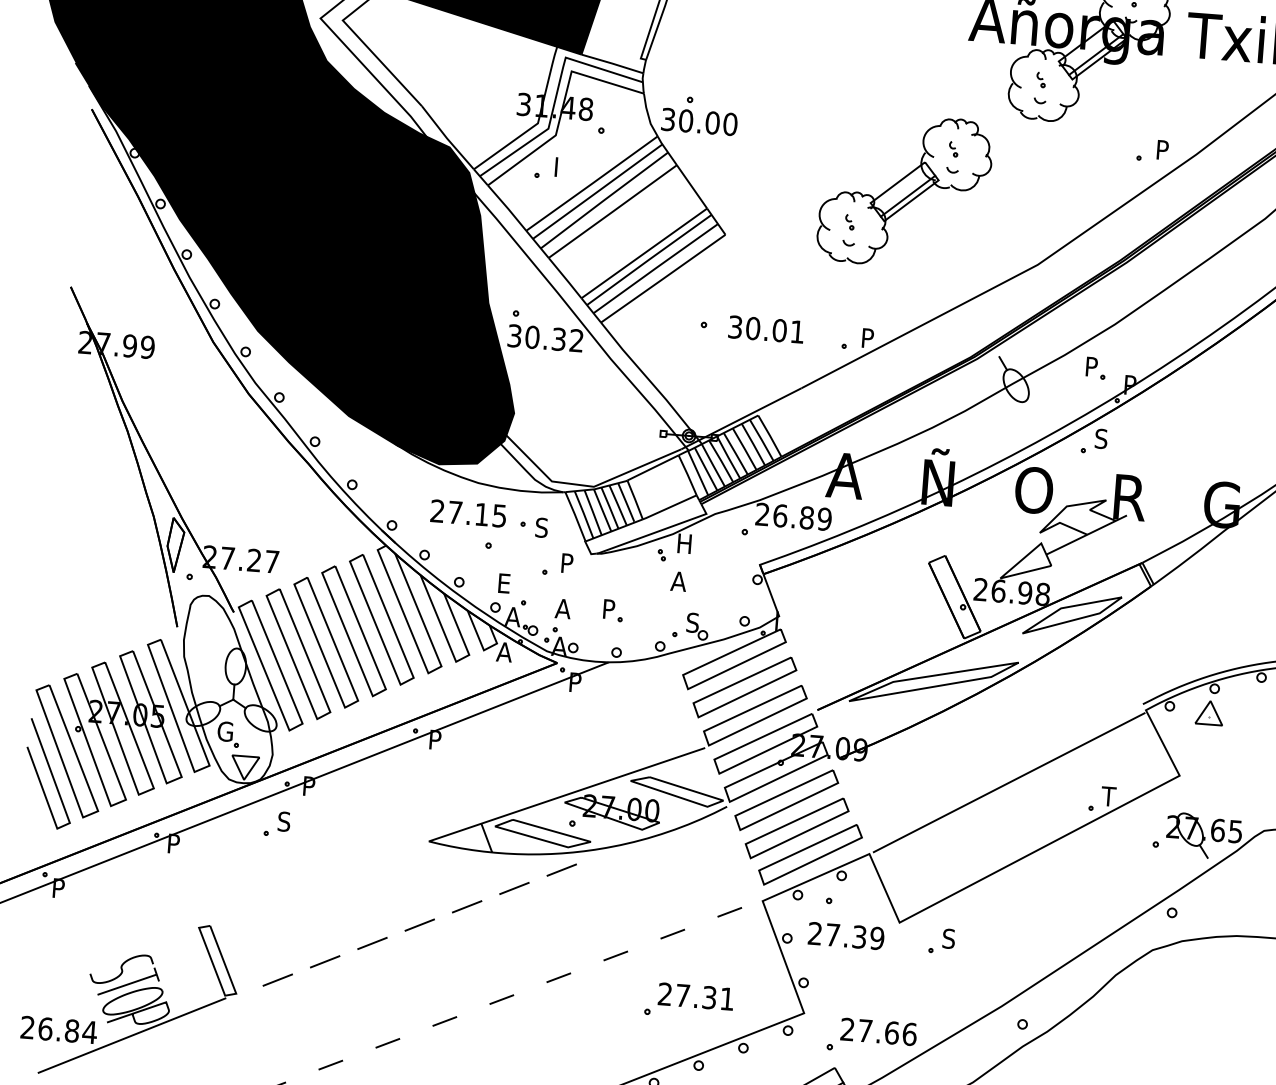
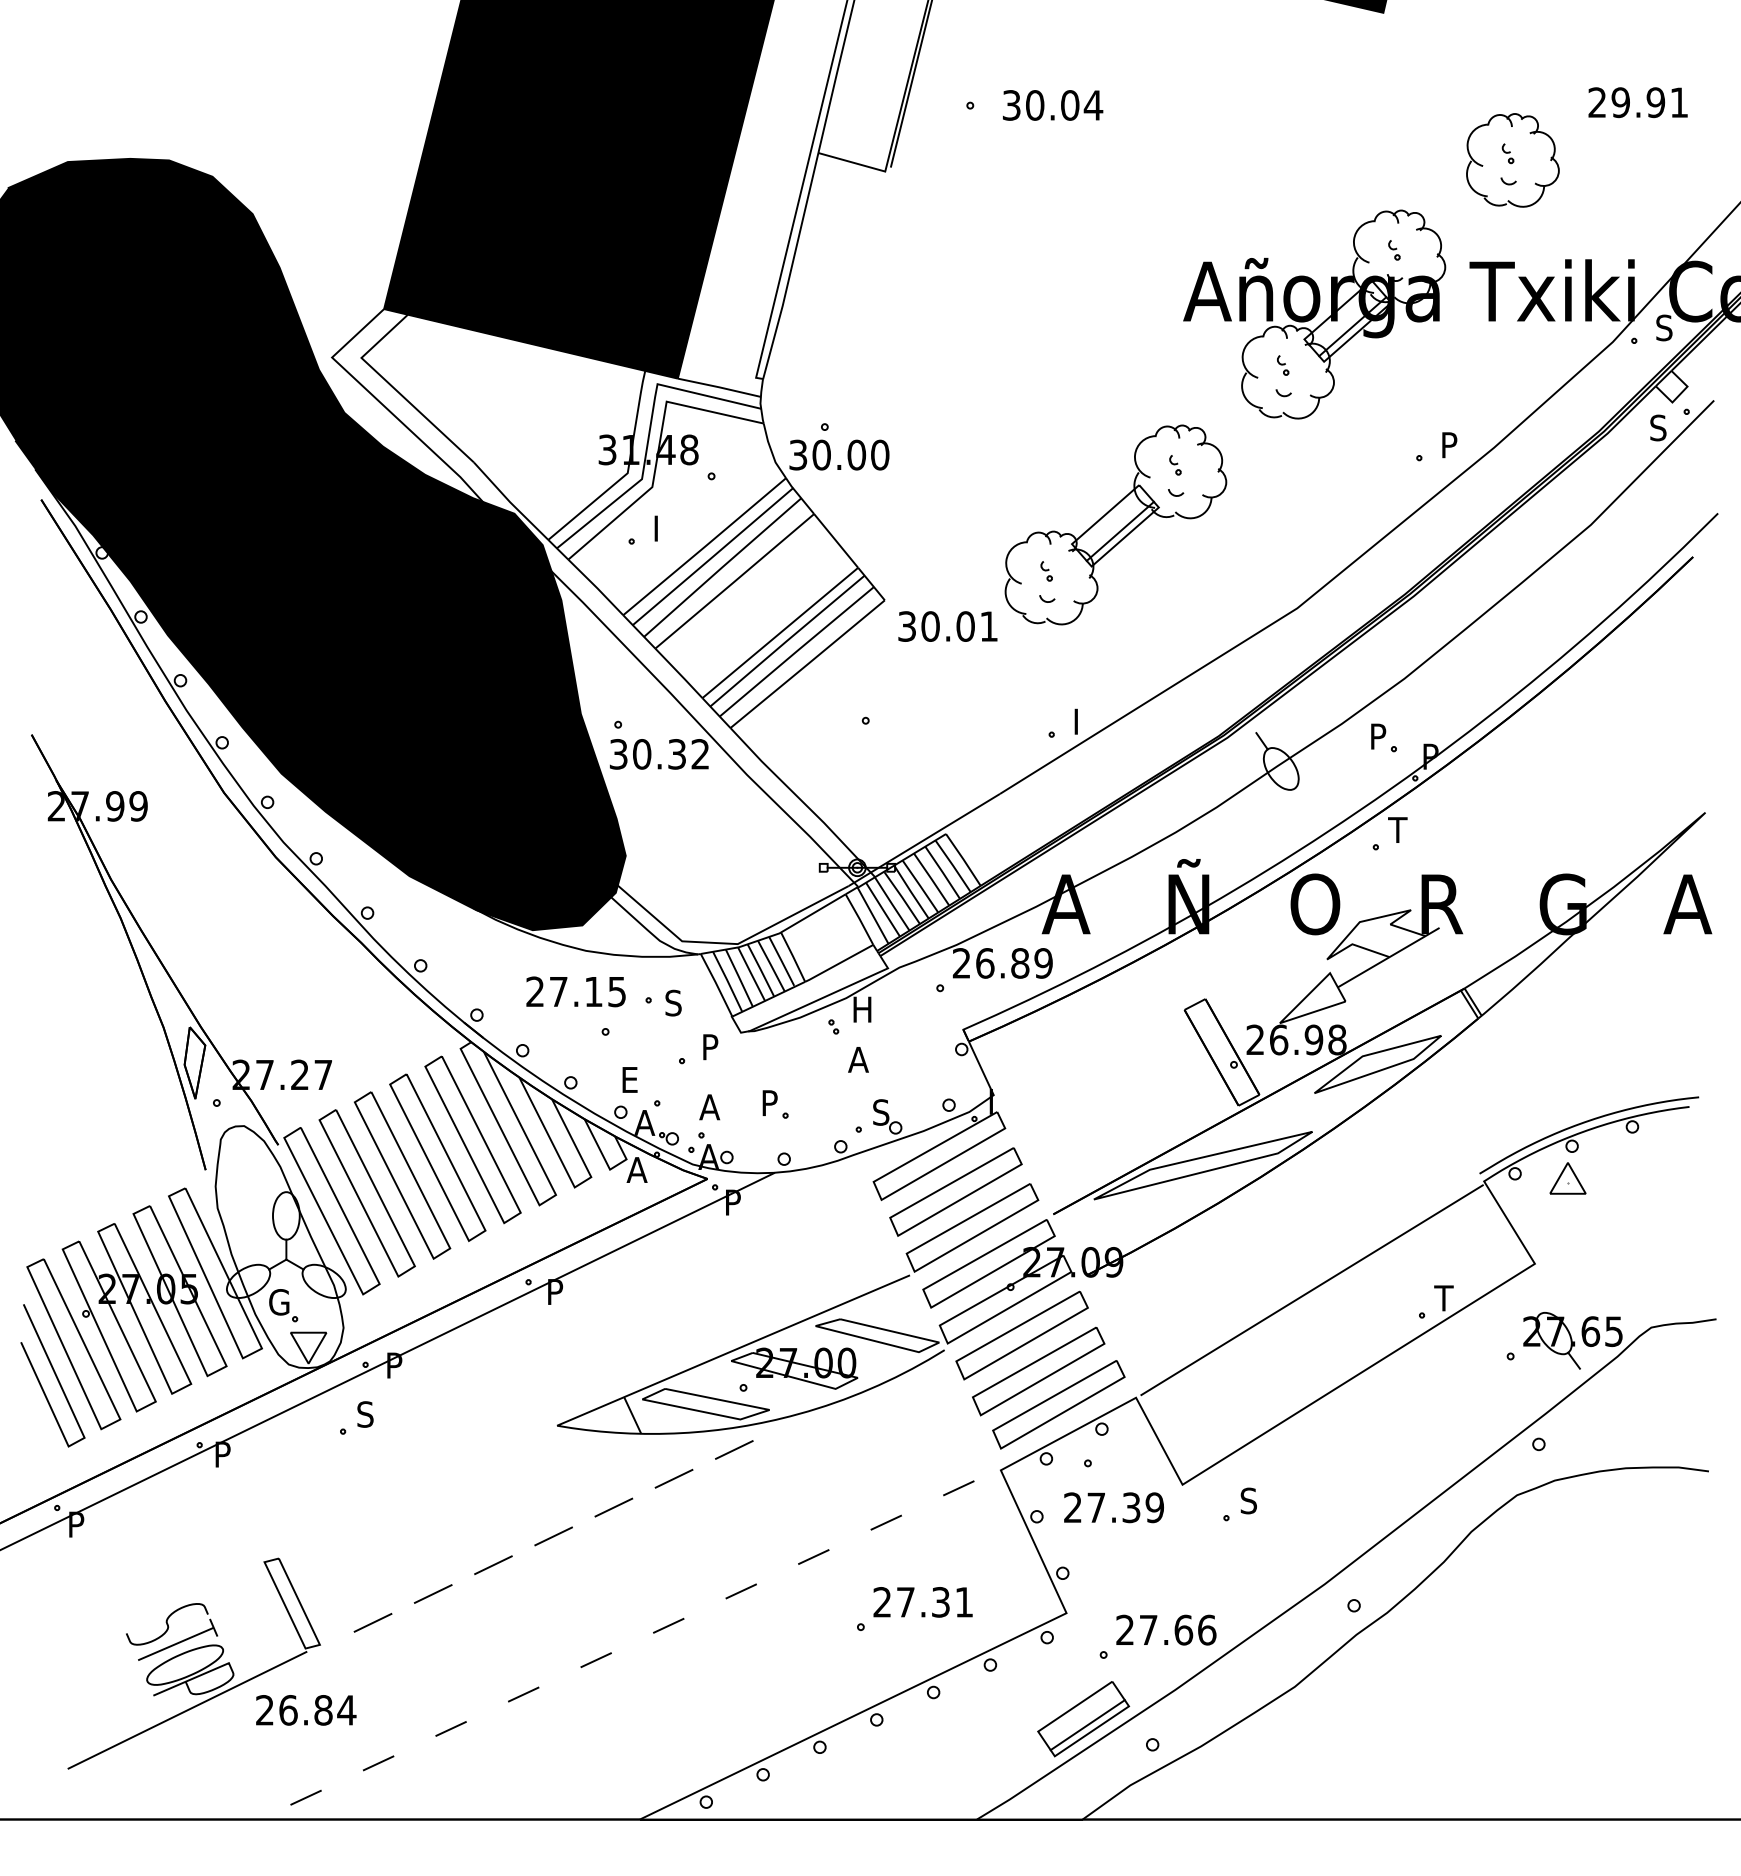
text: (765, 329) -> (947, 626), moved
text: (869, 334) -> (1083, 716), P -> I
text: (1100, 438) -> (1397, 829), S -> T
text: (59, 1030) -> (306, 1710), moved

